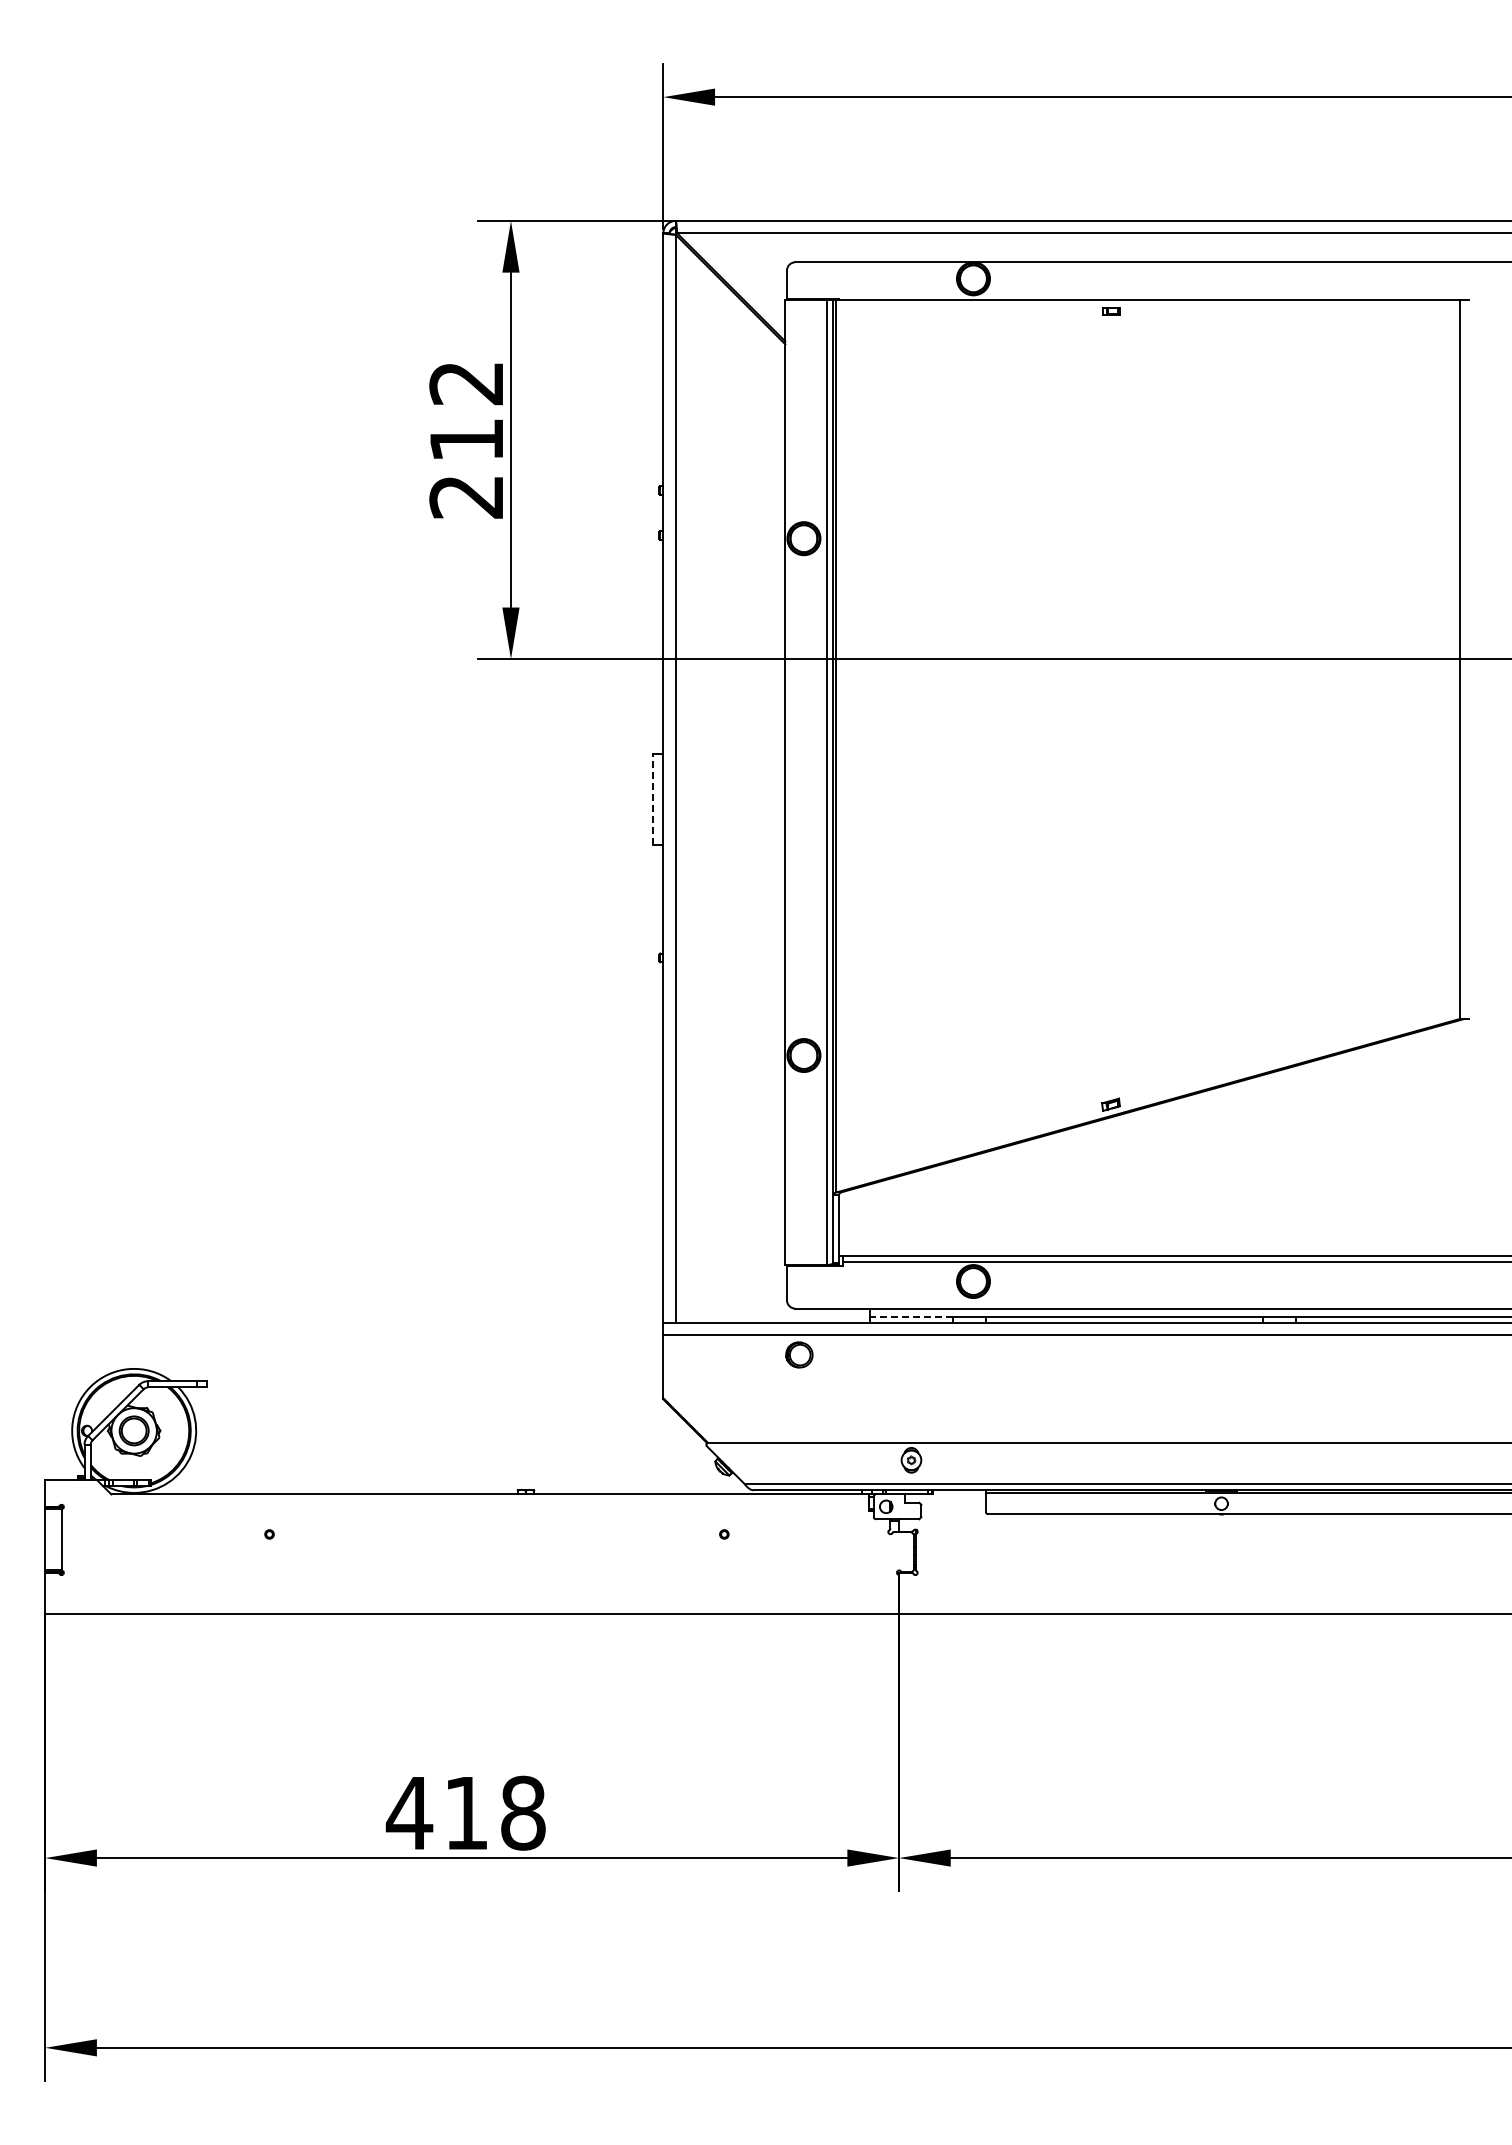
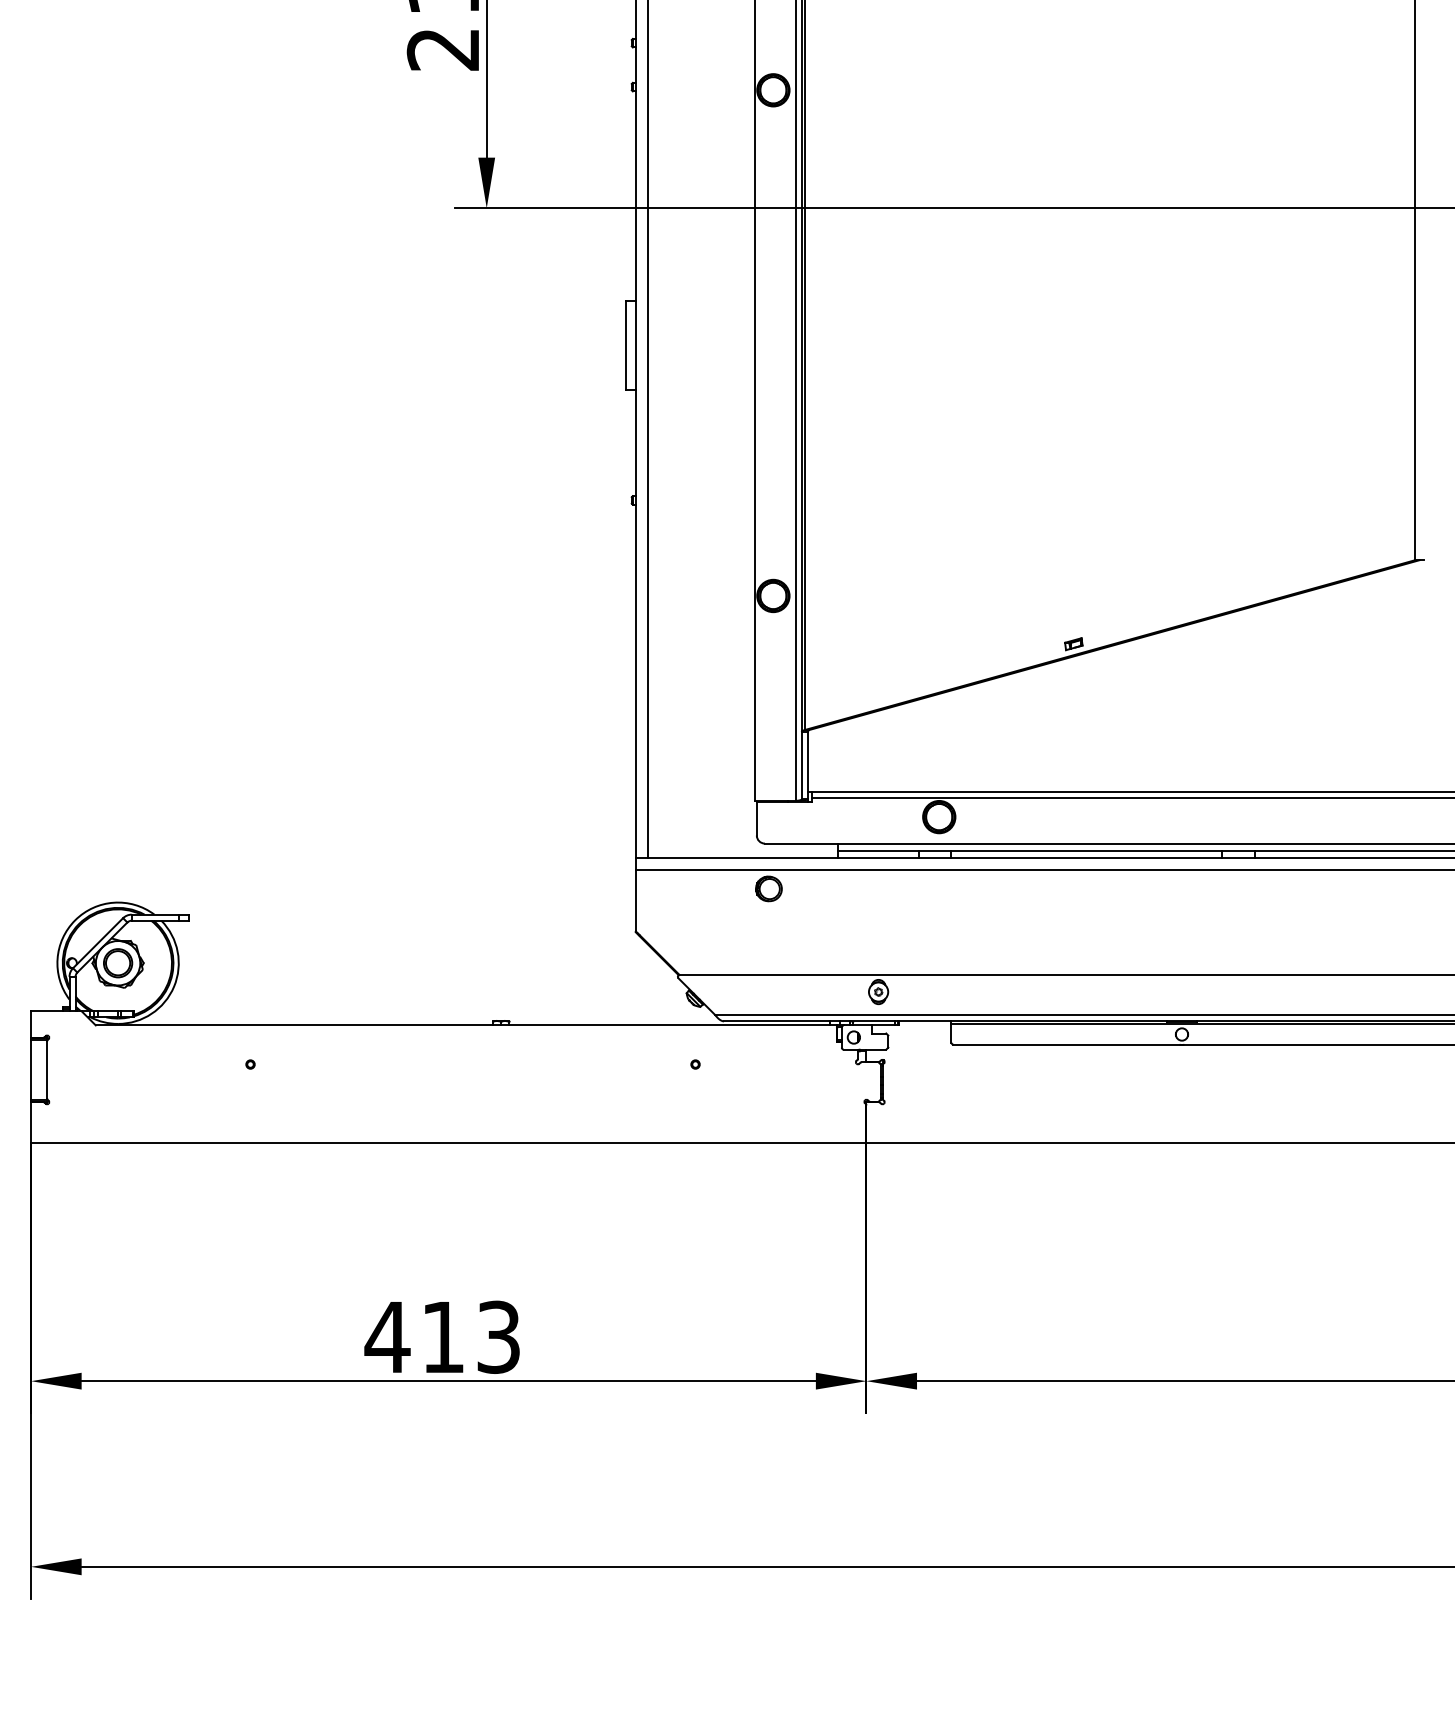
line: (653, 799) -> (626, 345), dashed -> solid
line: (910, 1316) -> (877, 851), dashed -> solid
text: (523, 1812) -> (499, 1336), 418 -> 413

